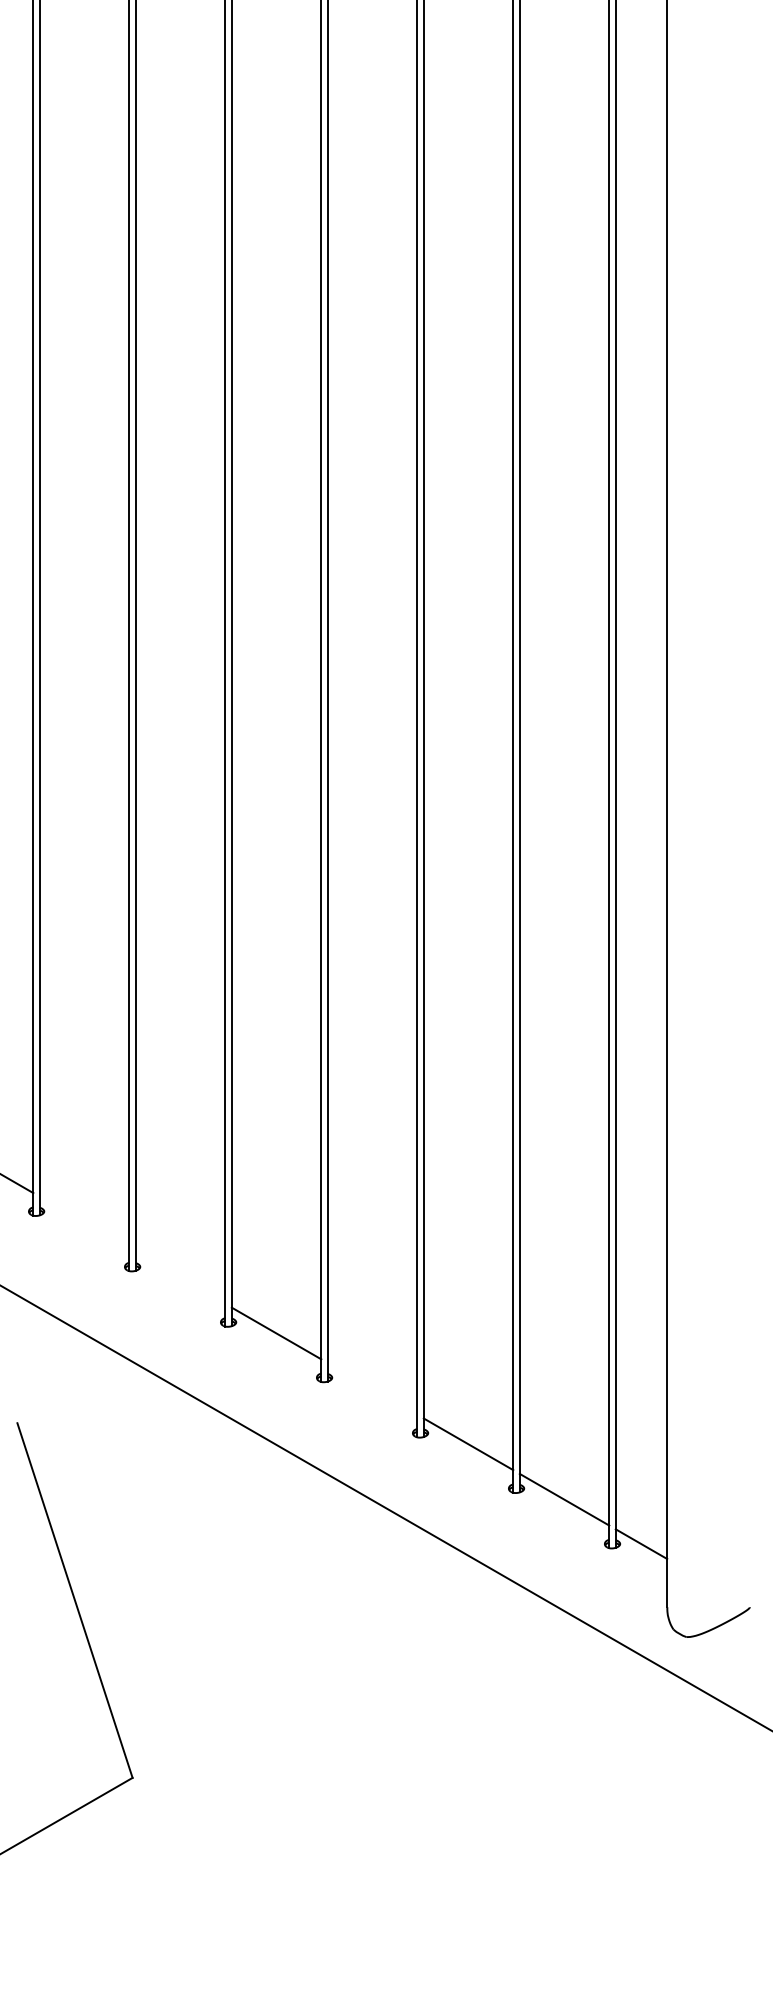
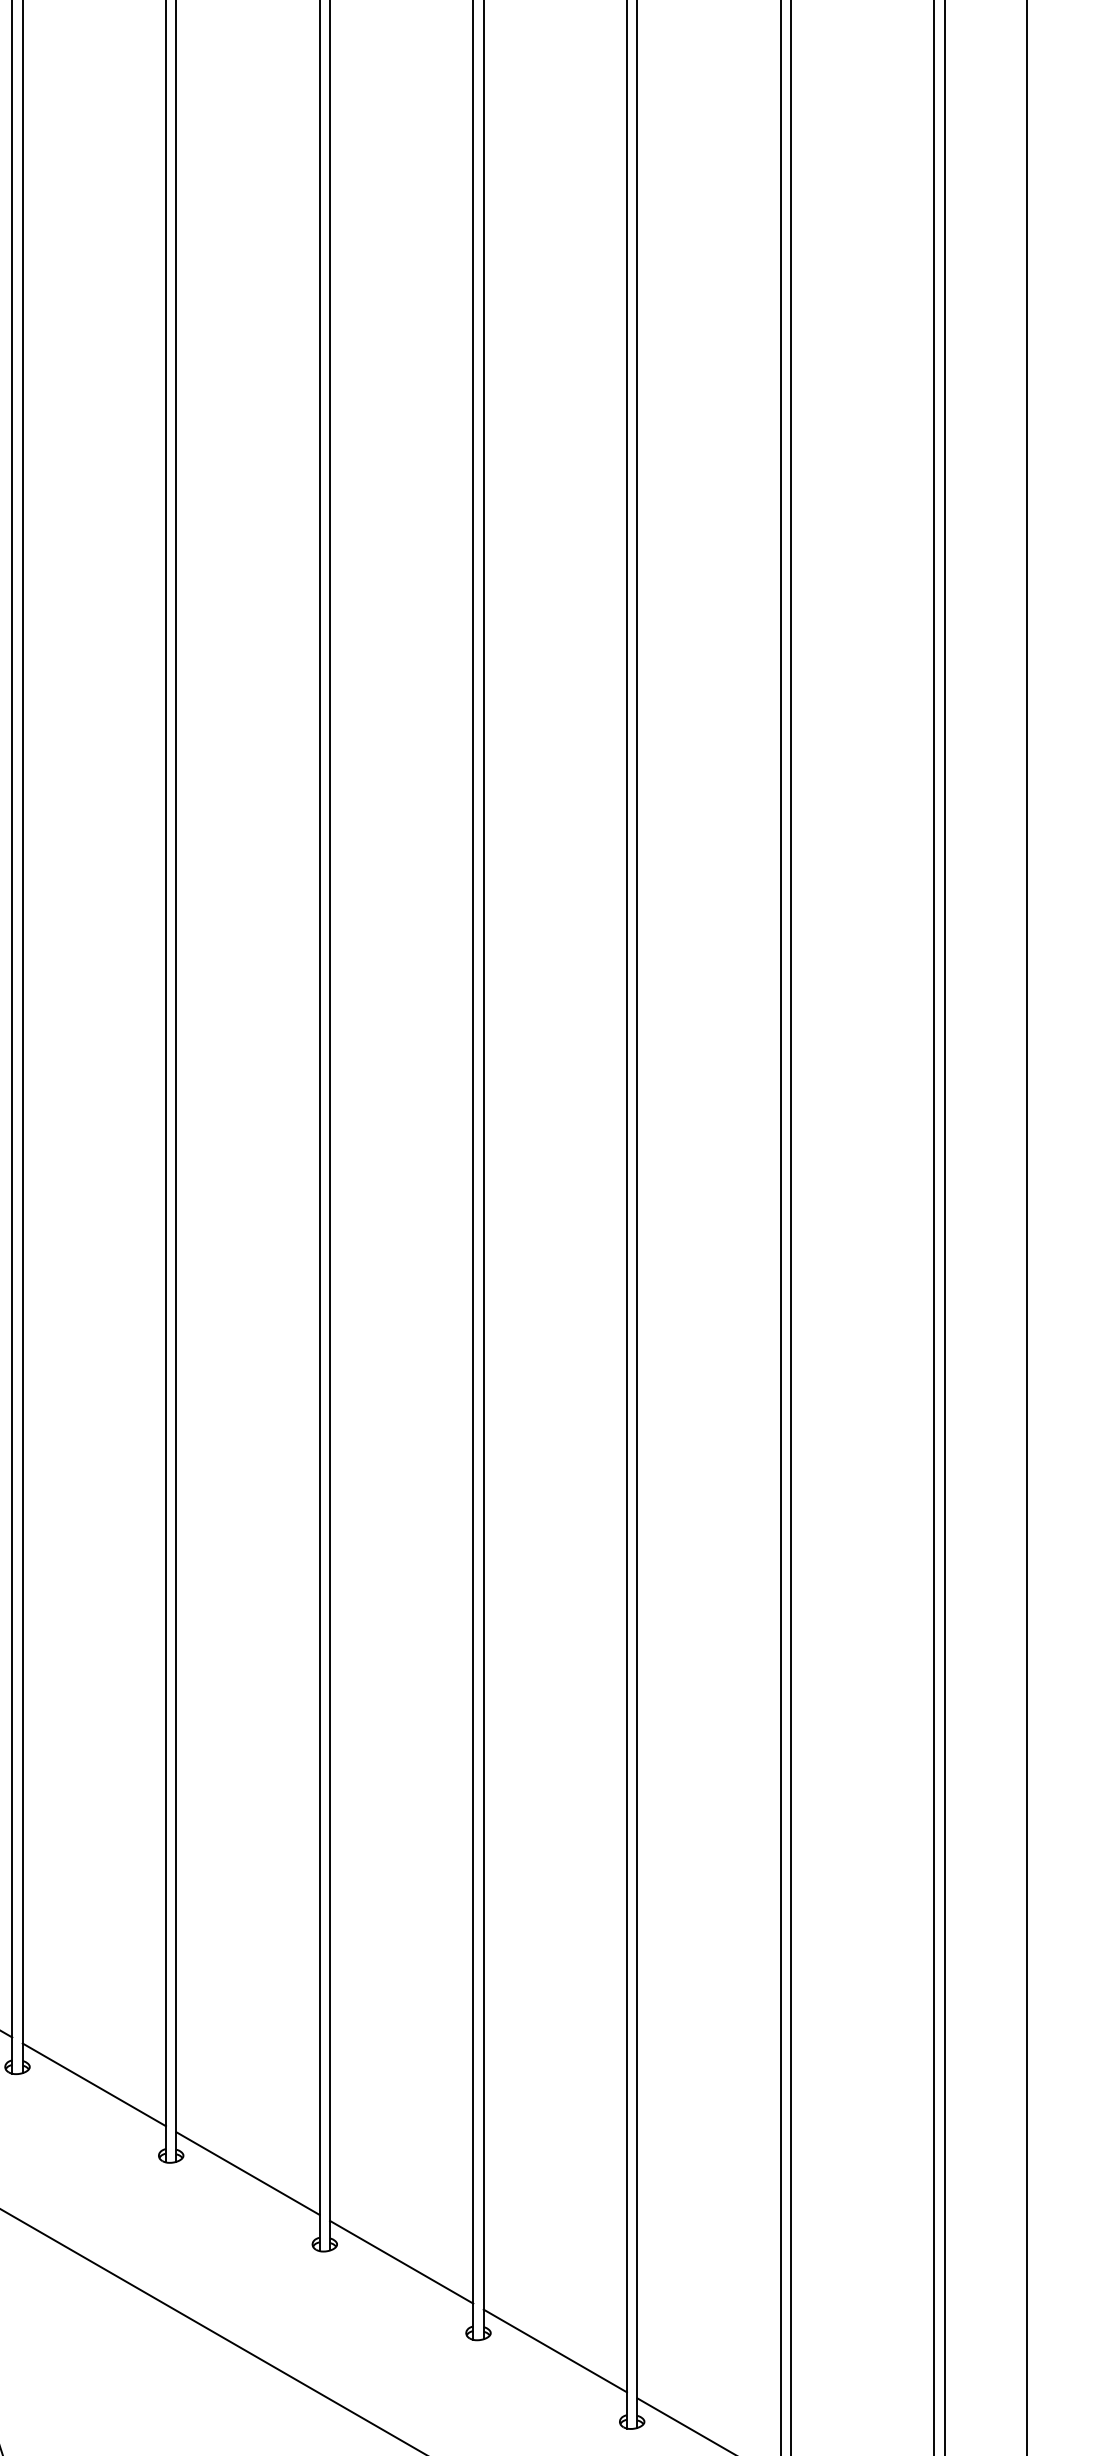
line: (84, 1222) -> (94, 2084), added
line: (180, 1277) -> (247, 2172), added
line: (372, 1388) -> (555, 2350), added

